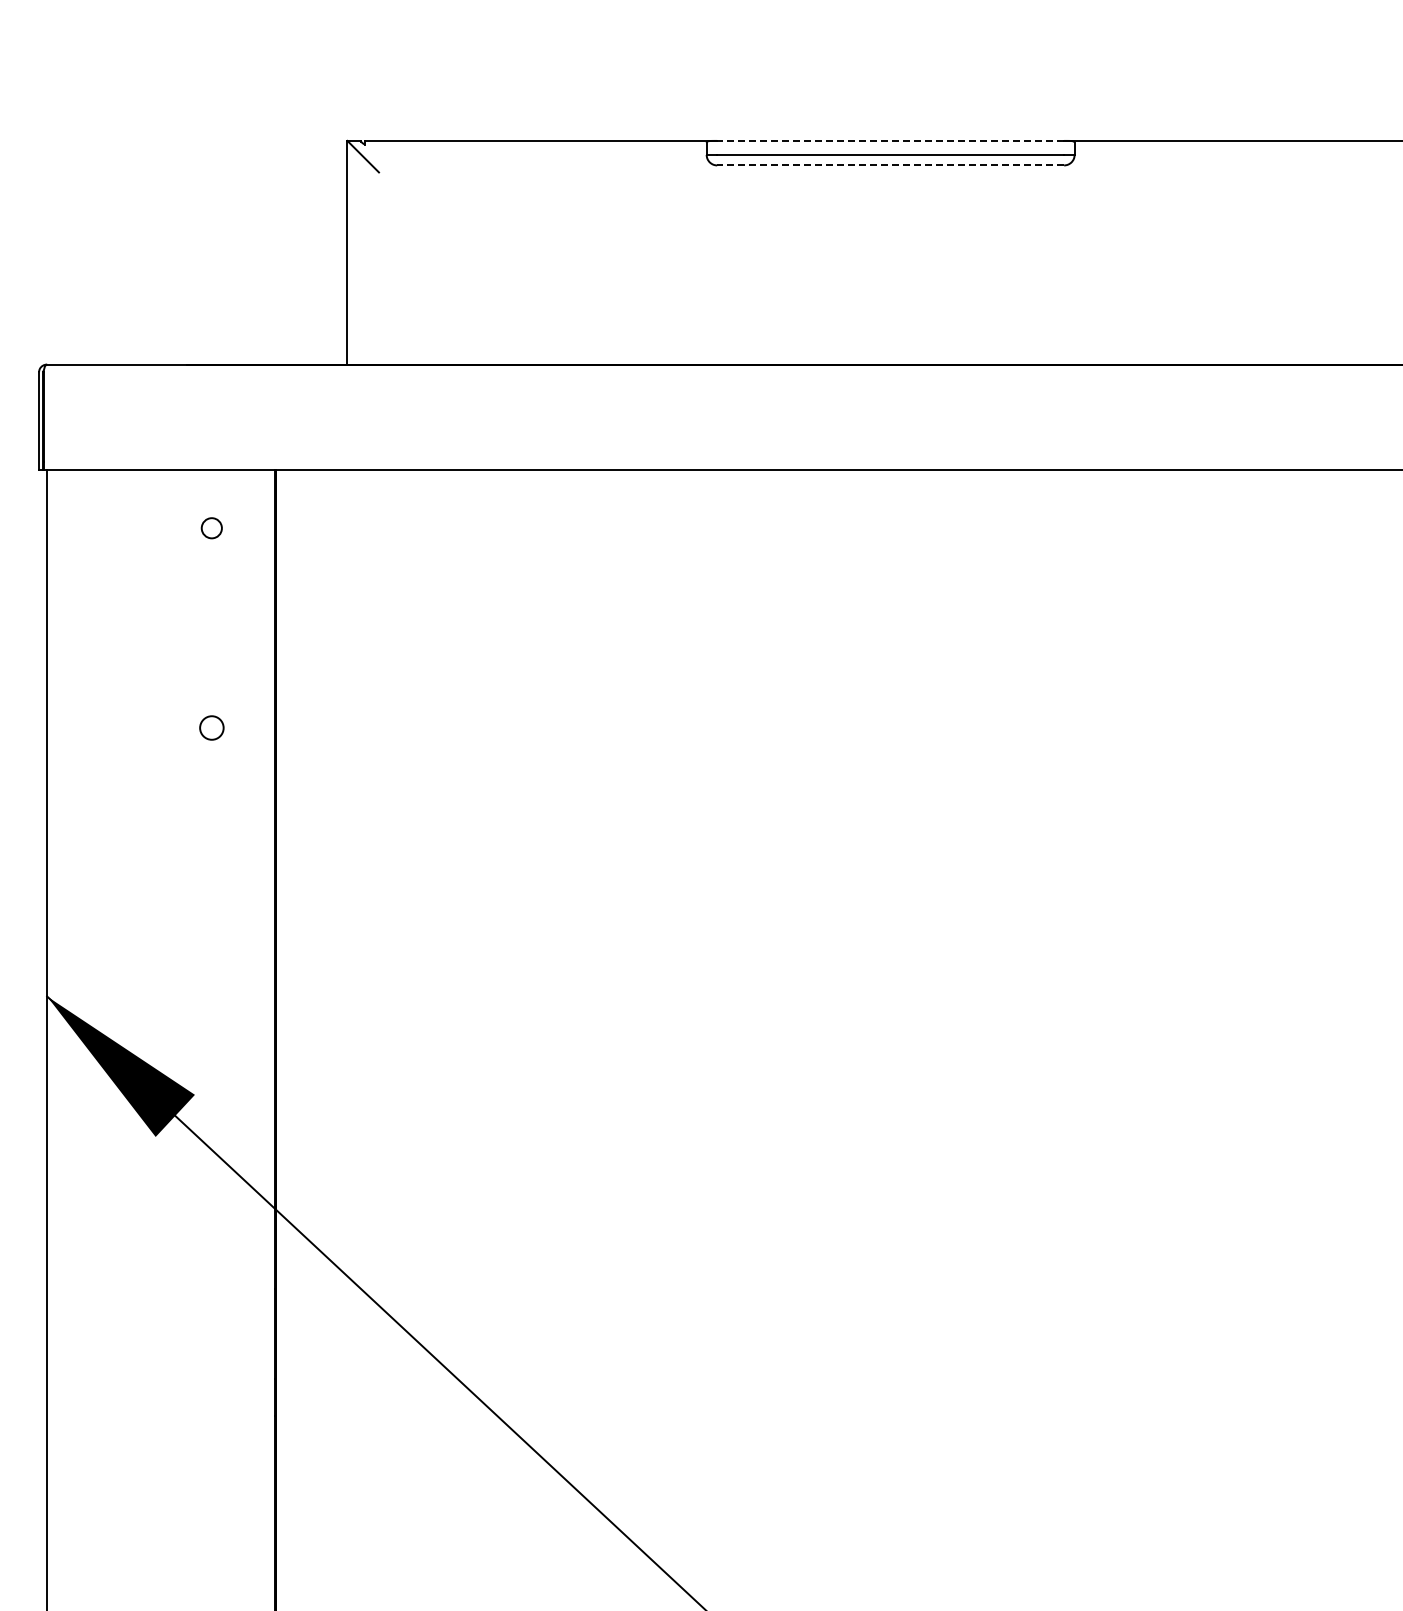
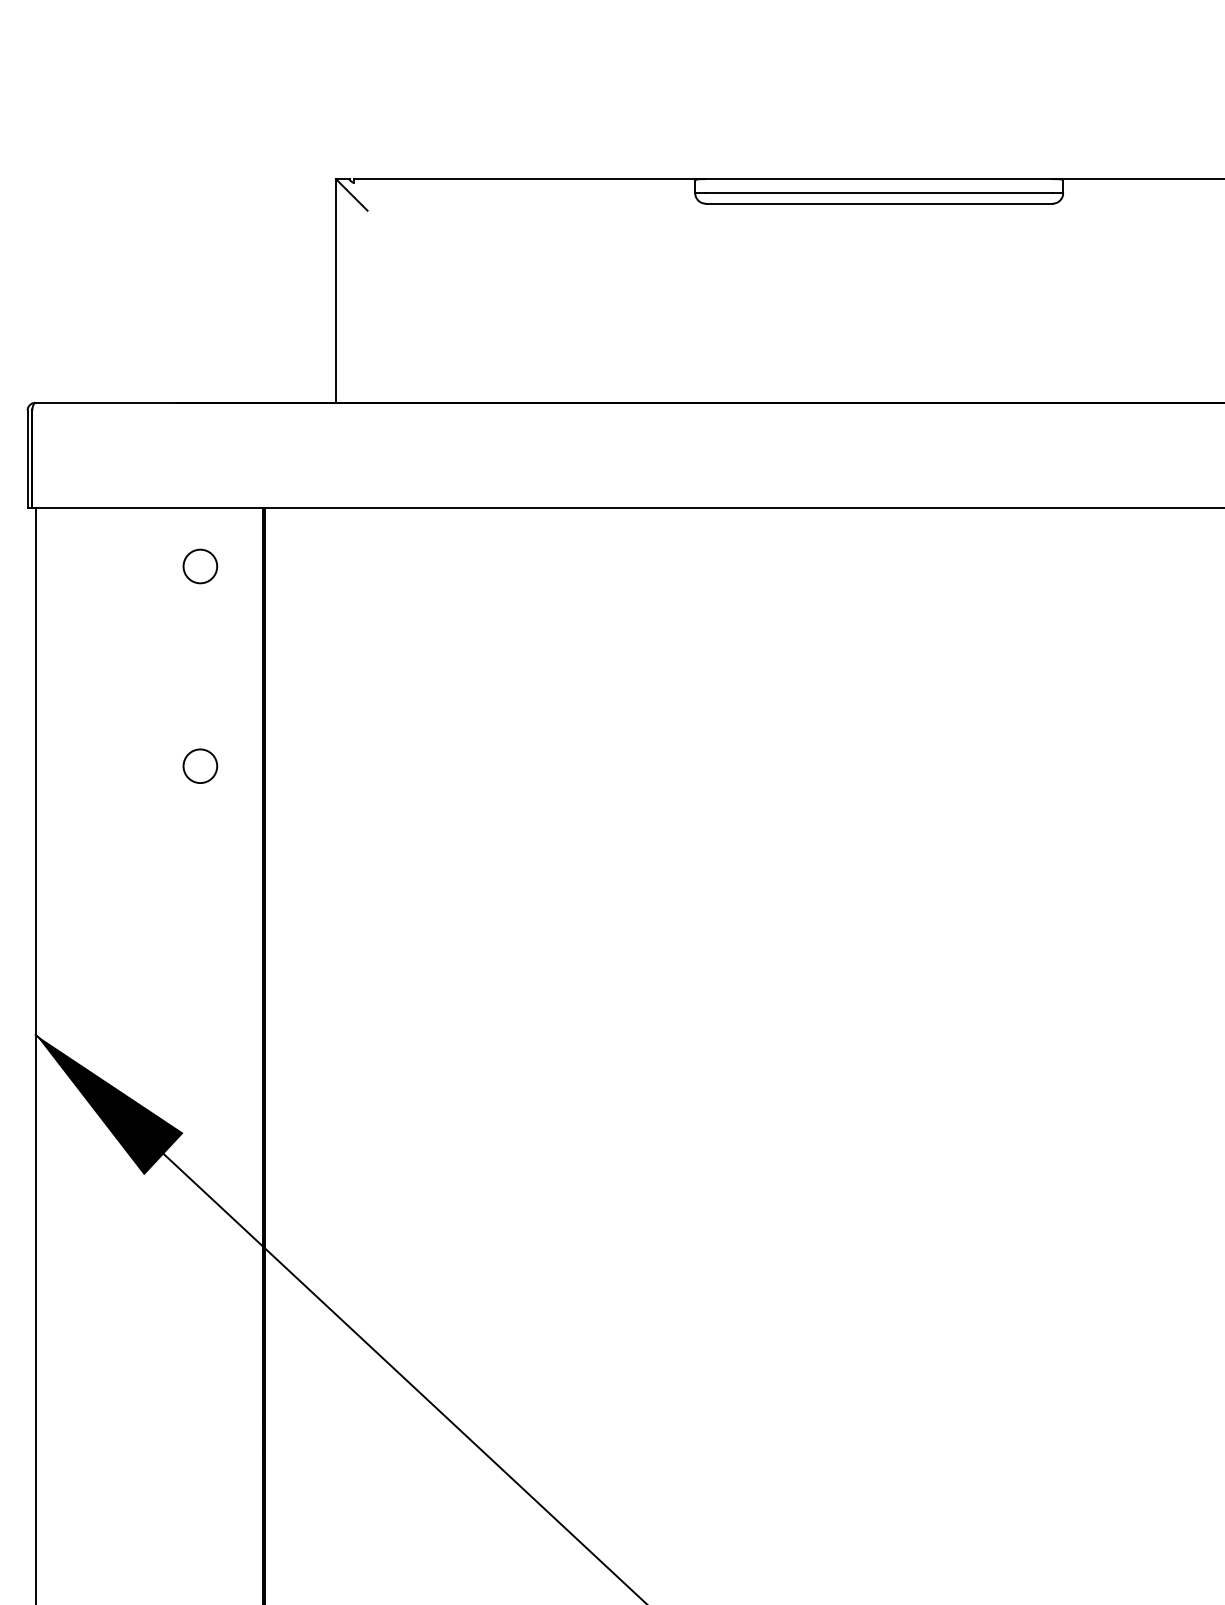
line: (890, 140) -> (879, 178), dashed -> solid
line: (890, 165) -> (879, 203), dashed -> solid
circle: (211, 528) -> (200, 566), size x1.67
circle: (211, 727) -> (200, 765), size x1.43

